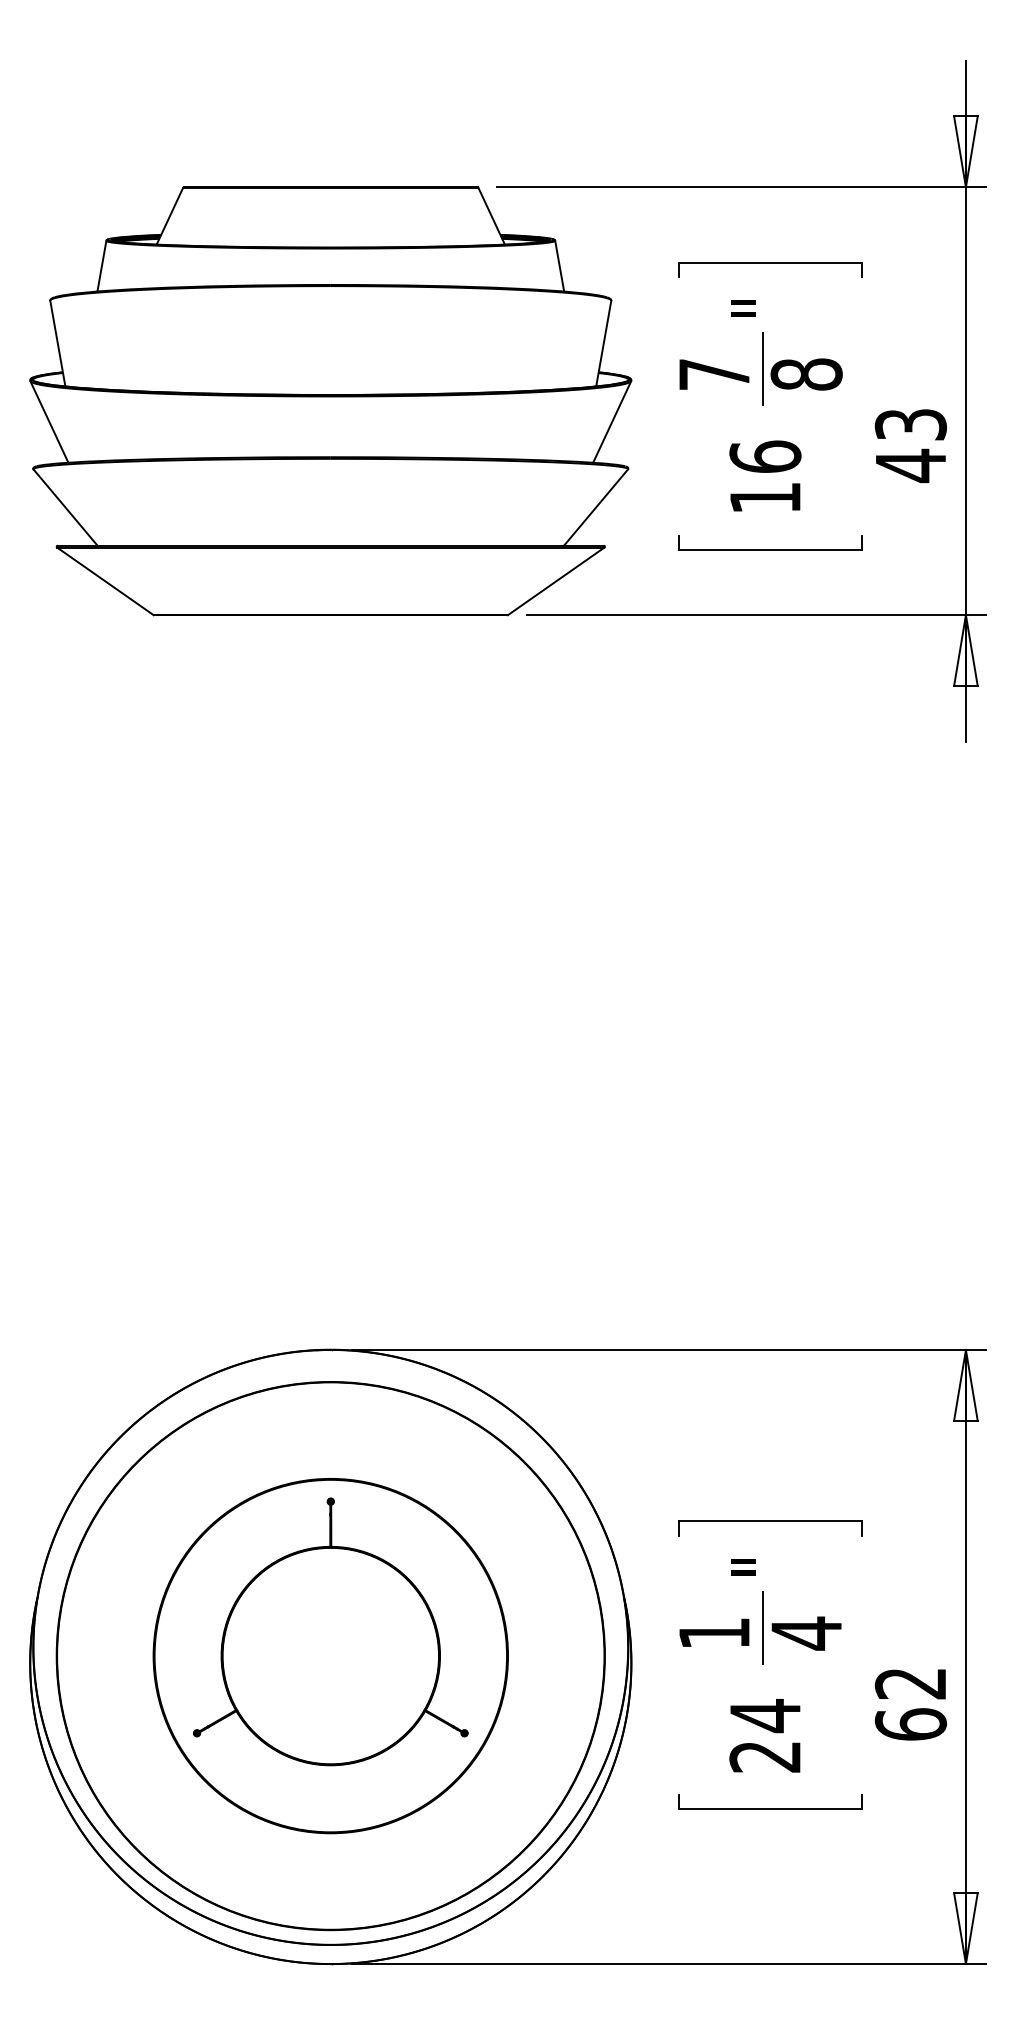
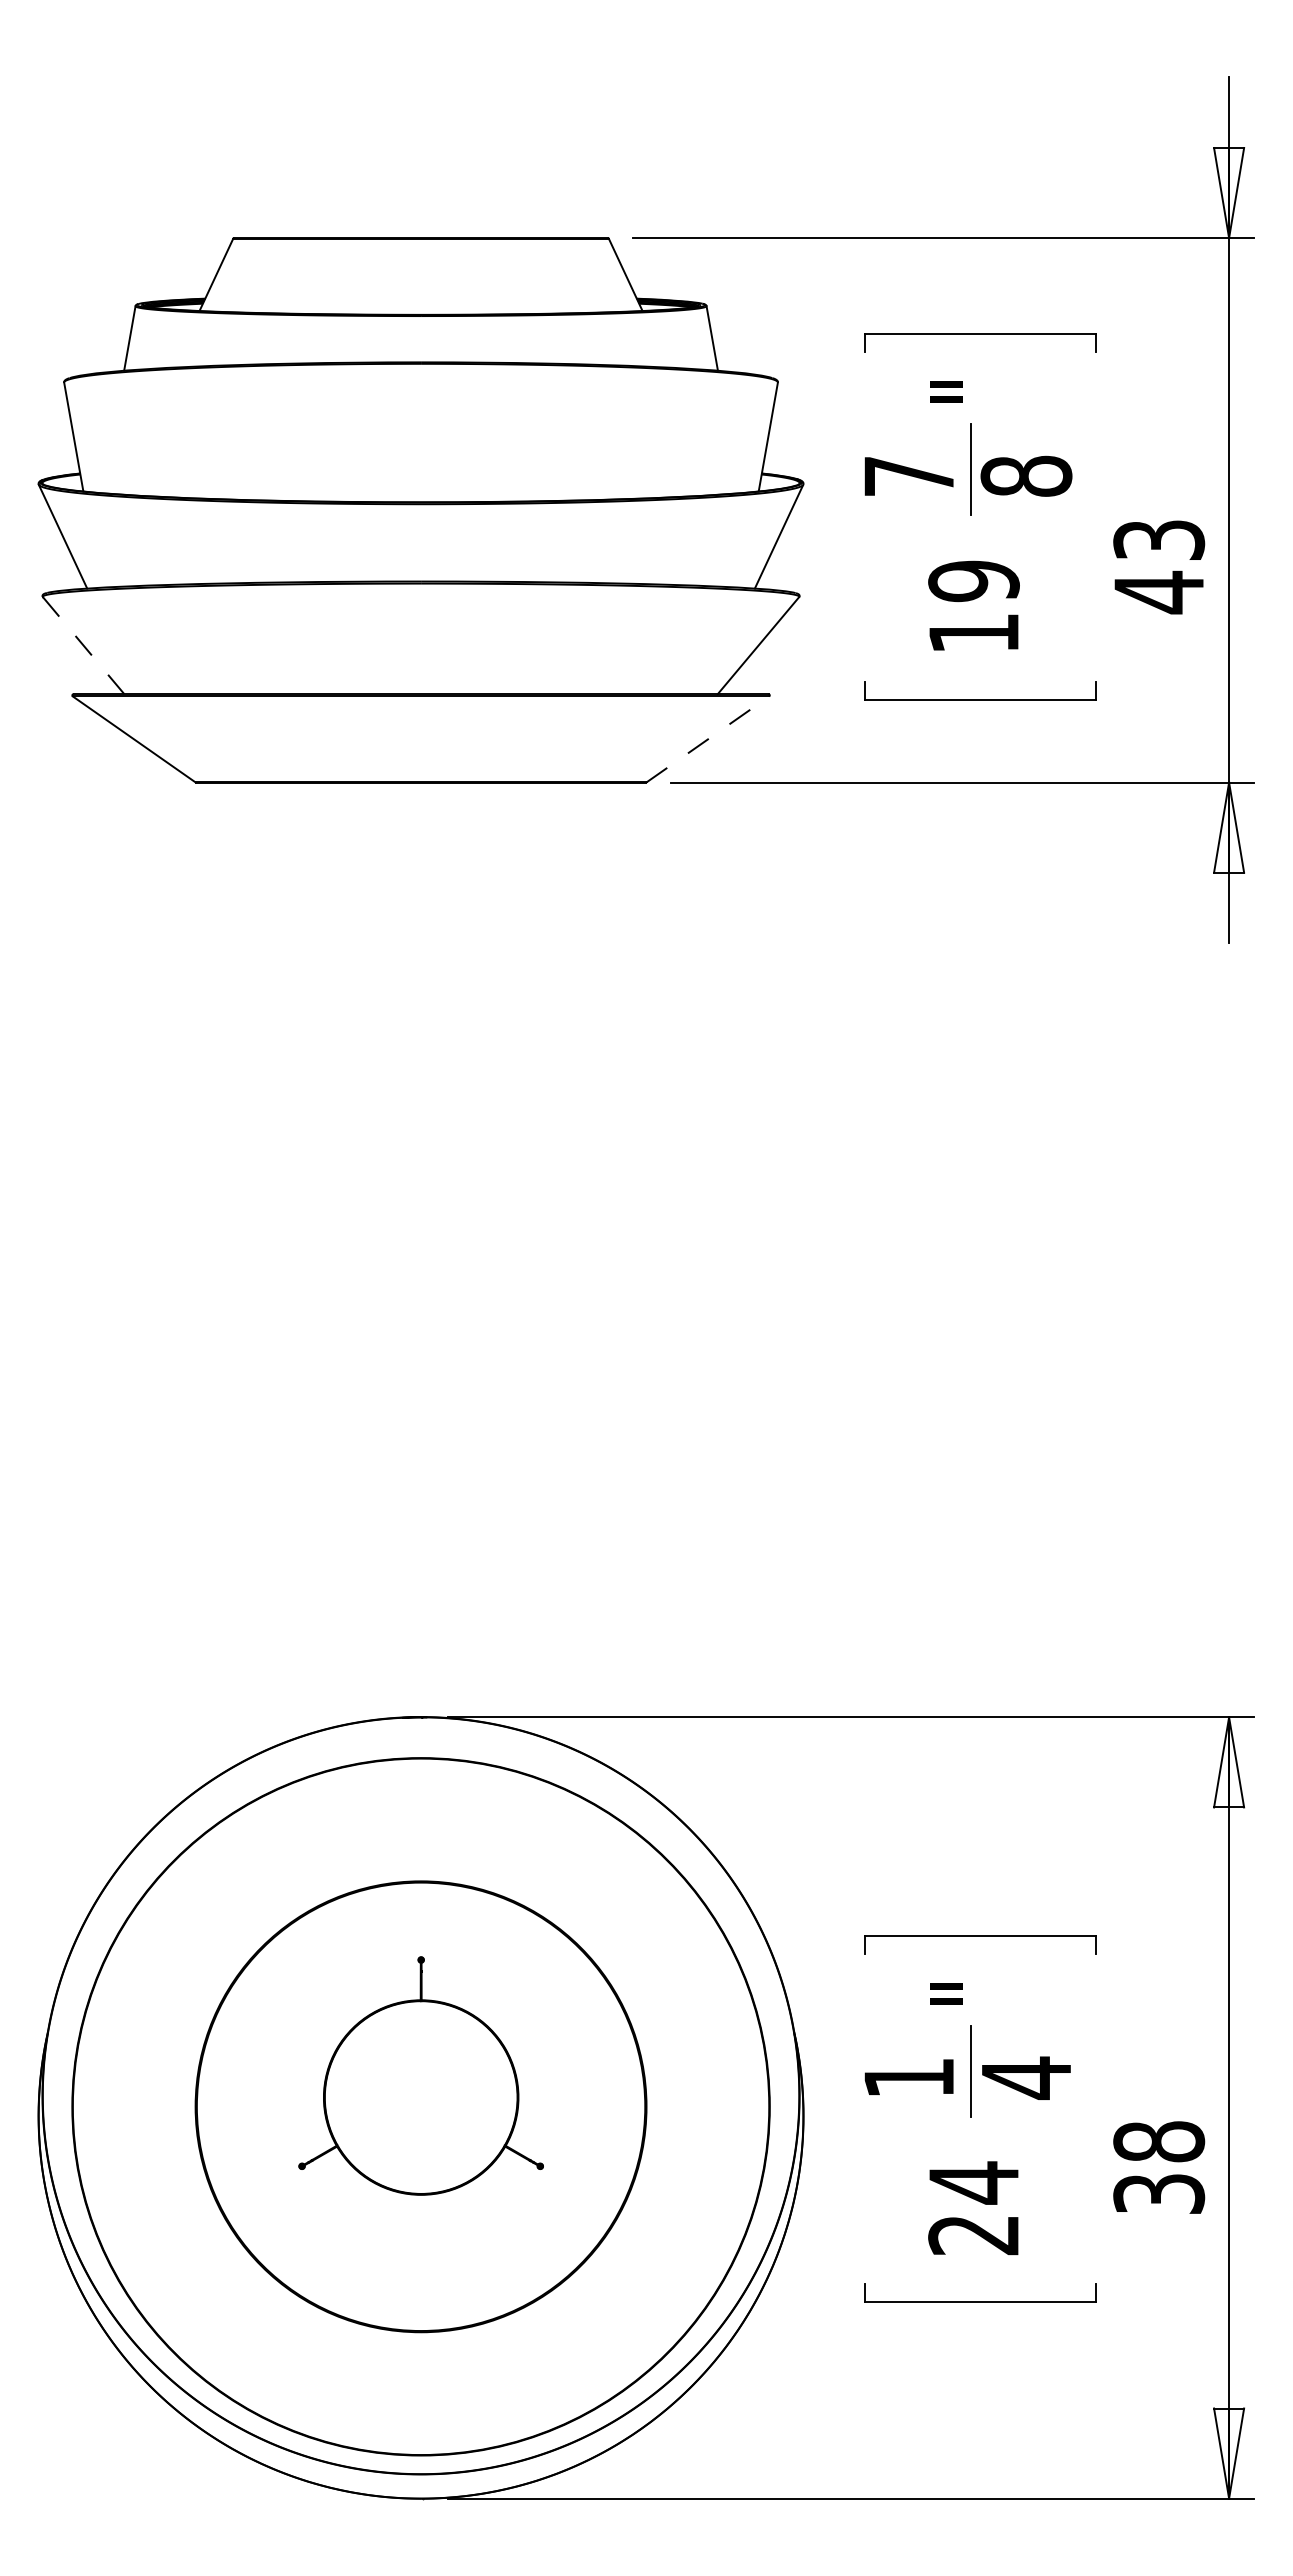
text: (765, 457) -> (973, 581), 16 -> 19
line: (65, 508) -> (83, 646), solid -> dashed
line: (555, 581) -> (707, 739), solid -> dashed
part: (331, 1631) -> (421, 2075), size x0.7
text: (911, 1703) -> (1159, 2167), 62 -> 38

